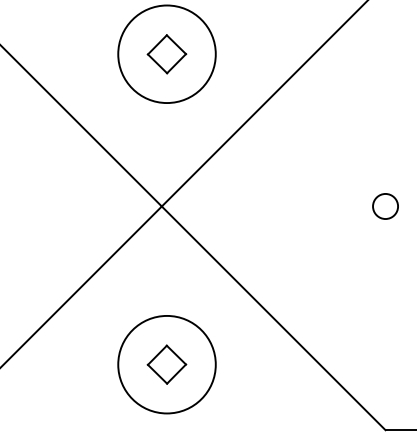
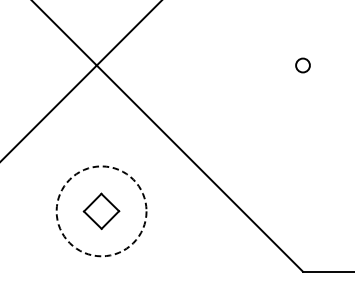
circle: (385, 206) -> (302, 65), size x0.6
circle: (166, 364) -> (101, 211), solid -> dashed

